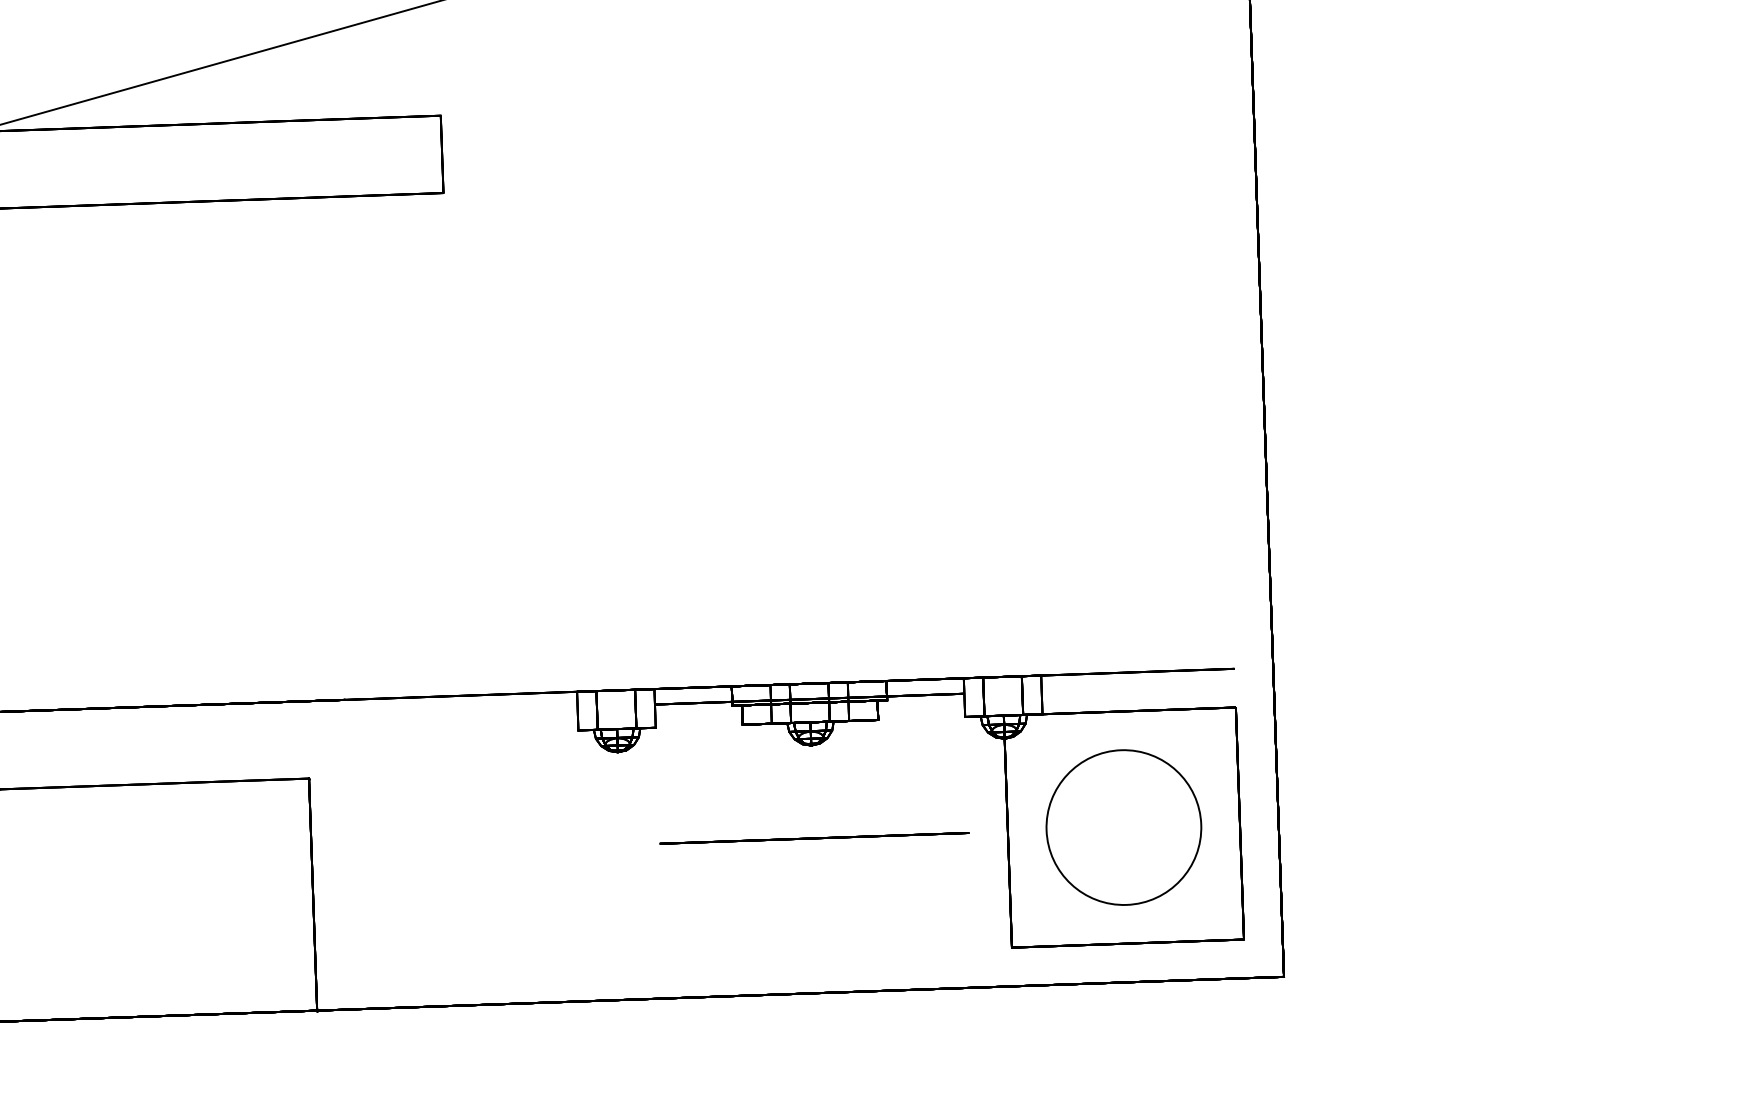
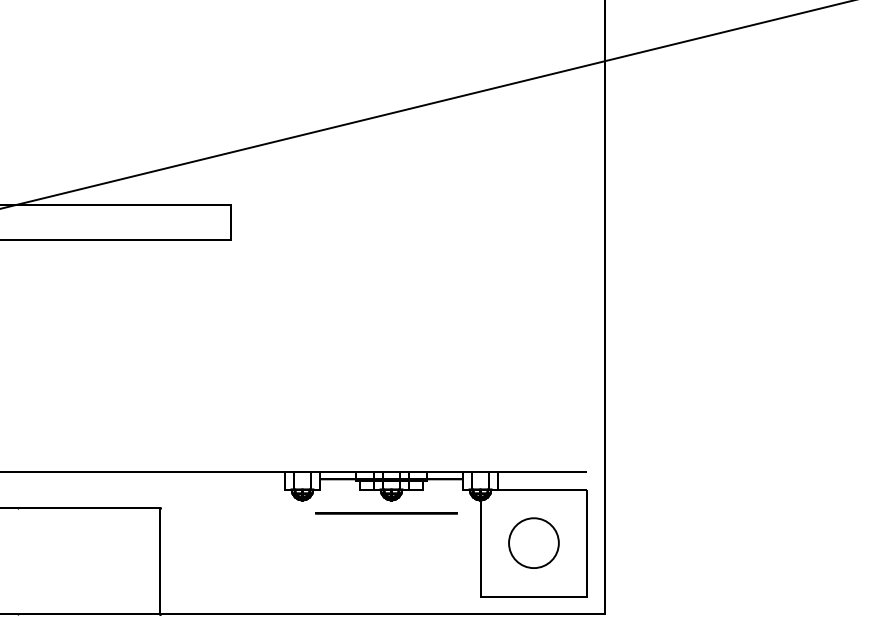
circle: (1122, 826) -> (533, 542), size x0.7
line: (814, 839) -> (386, 513), moved

